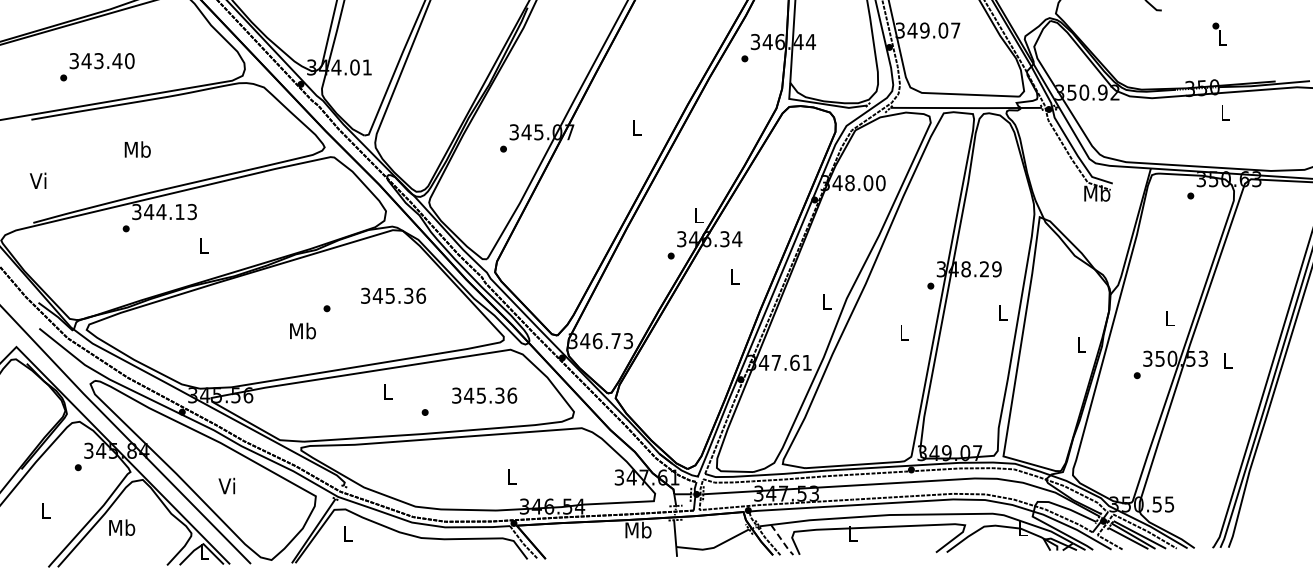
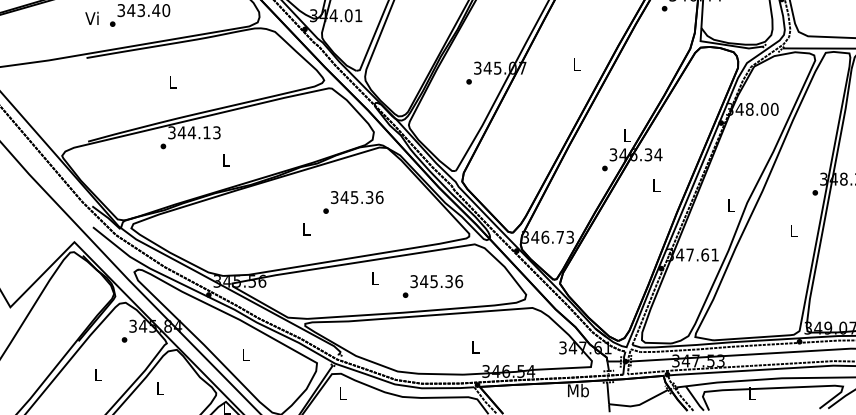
text: (137, 149) -> (172, 82), Mb -> L
text: (37, 180) -> (91, 18), moved
text: (393, 295) -> (357, 197), moved
text: (302, 330) -> (306, 228), Mb -> L
text: (484, 395) -> (436, 281), moved
text: (226, 485) -> (244, 354), Vi -> L
text: (122, 527) -> (160, 388), Mb -> L
line: (782, 540) -> (695, 398), dashed -> solid

